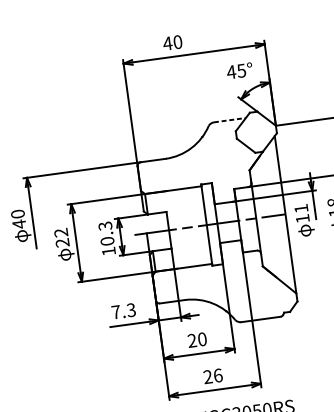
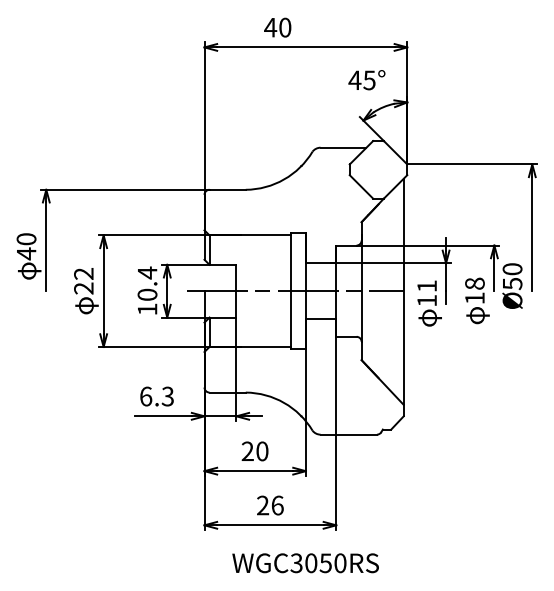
line: (229, 120) -> (343, 147), dashed -> solid
text: (105, 225) -> (147, 272), 10.3 -> 10.4
text: (116, 312) -> (146, 396), 7.3 -> 6.3

